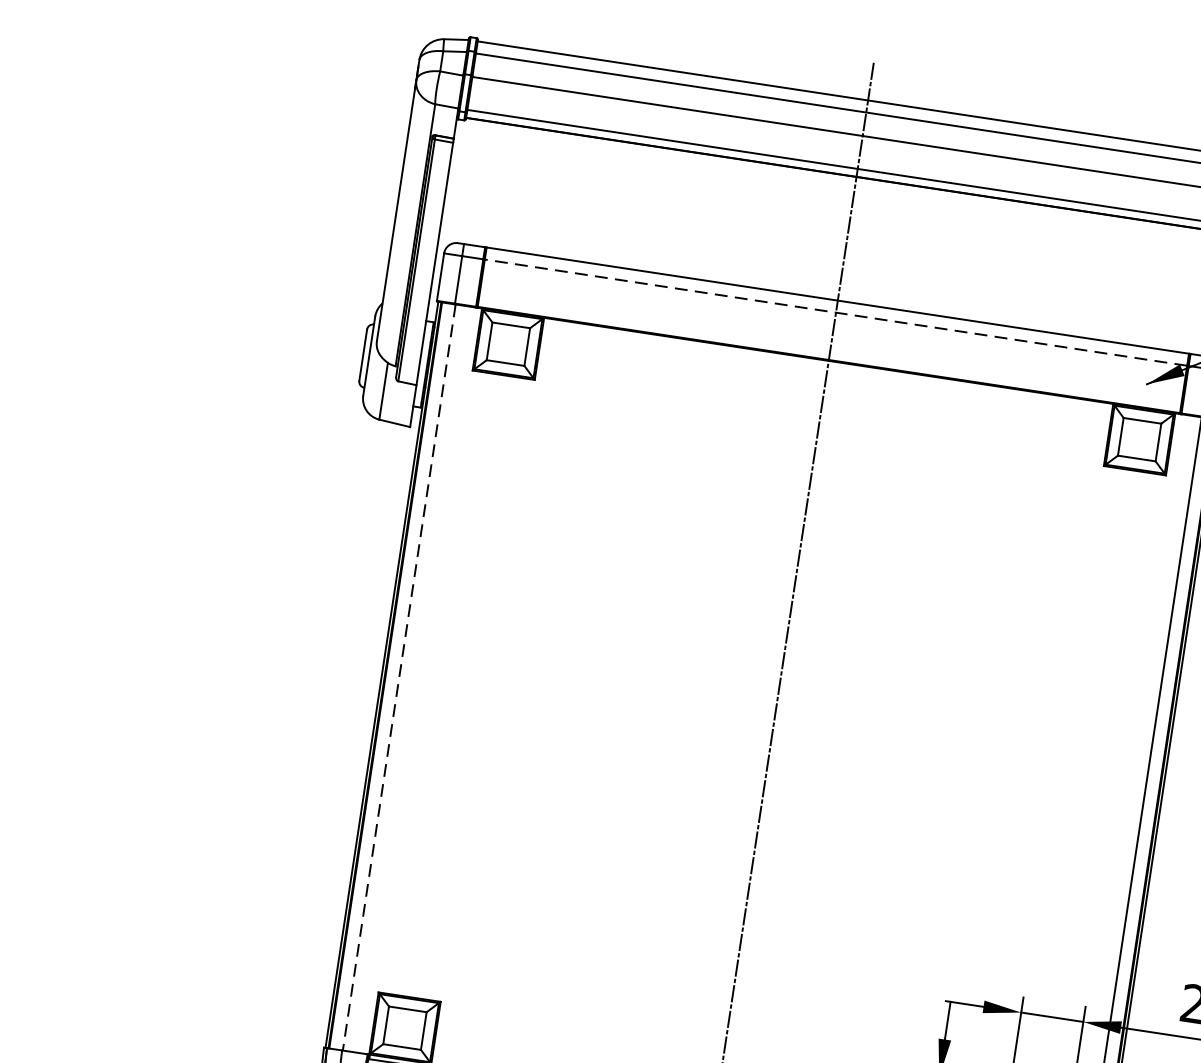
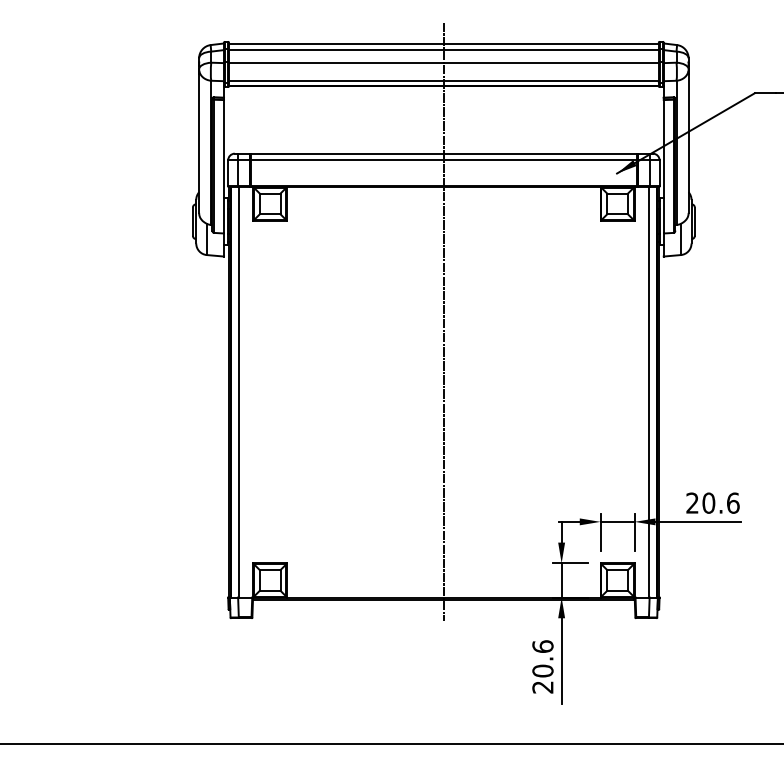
line: (835, 312) -> (443, 160), dashed -> solid
line: (399, 678) -> (238, 392), dashed -> solid

